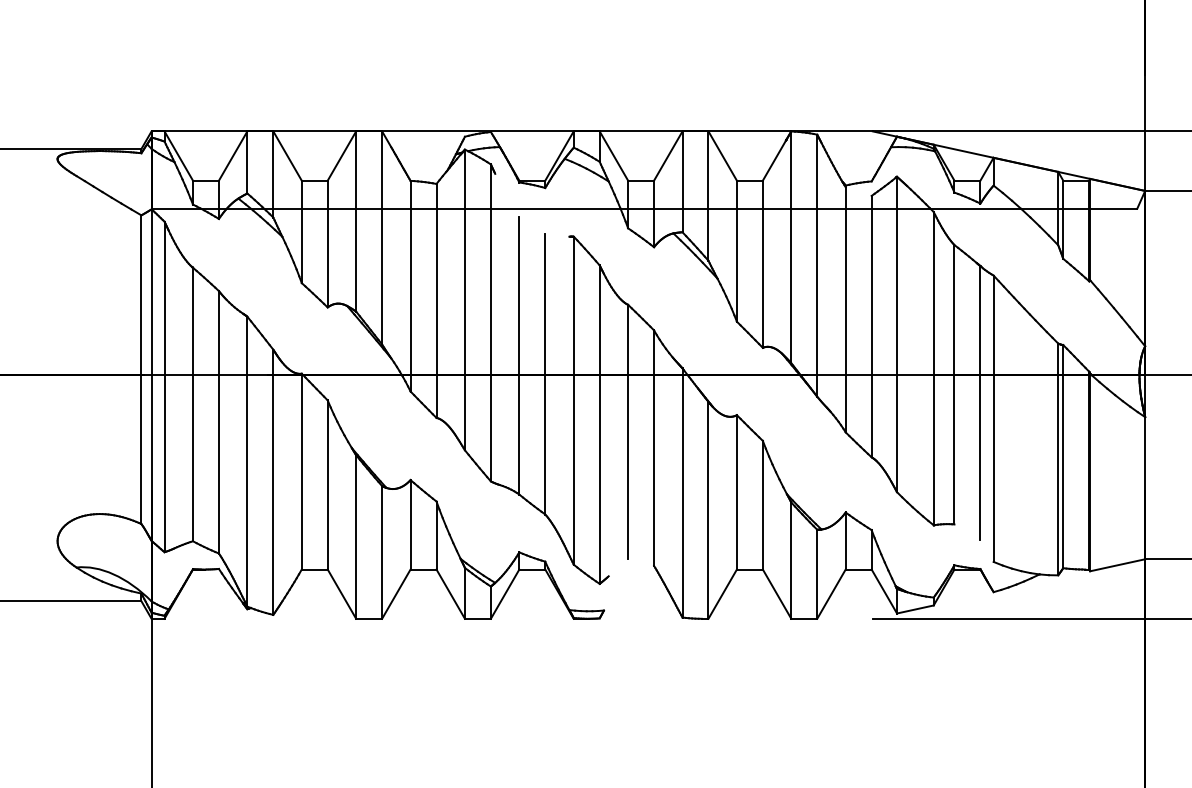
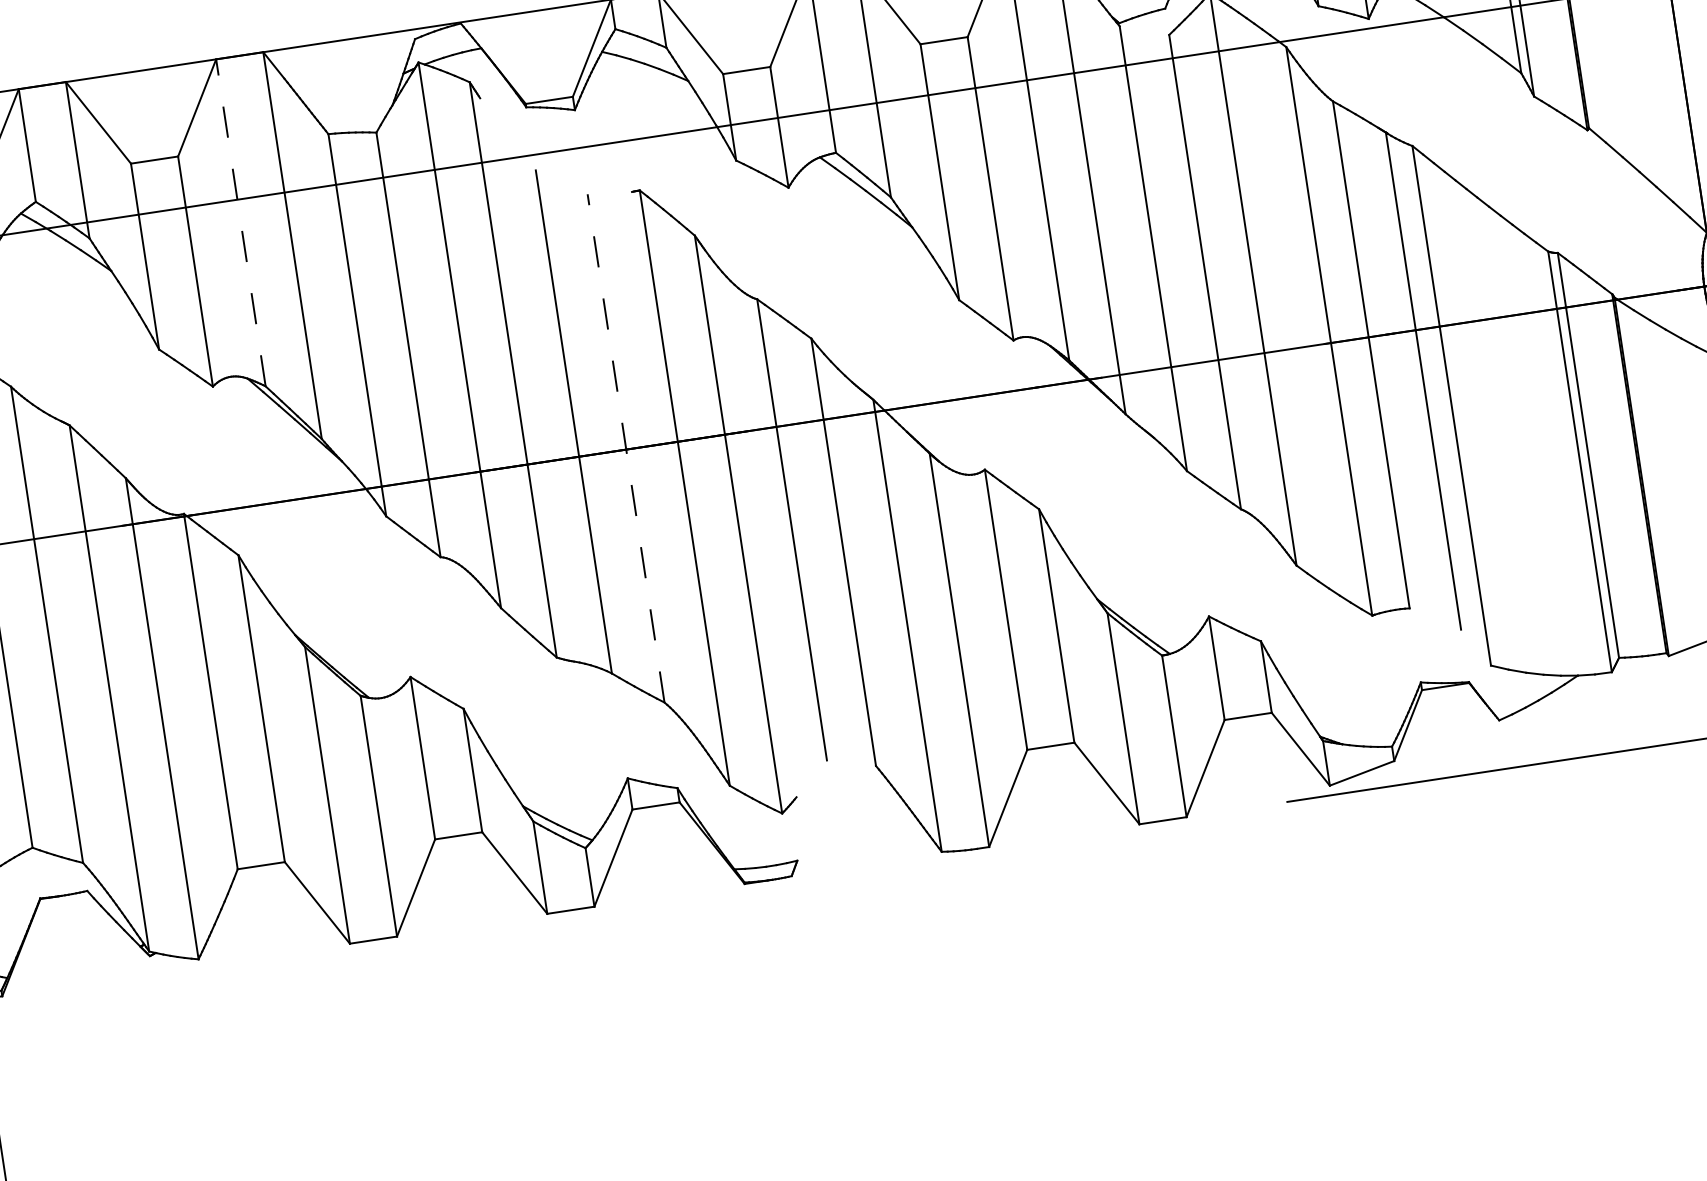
line: (356, 221) -> (241, 222), solid -> dashed
line: (545, 373) -> (626, 446), solid -> dashed

